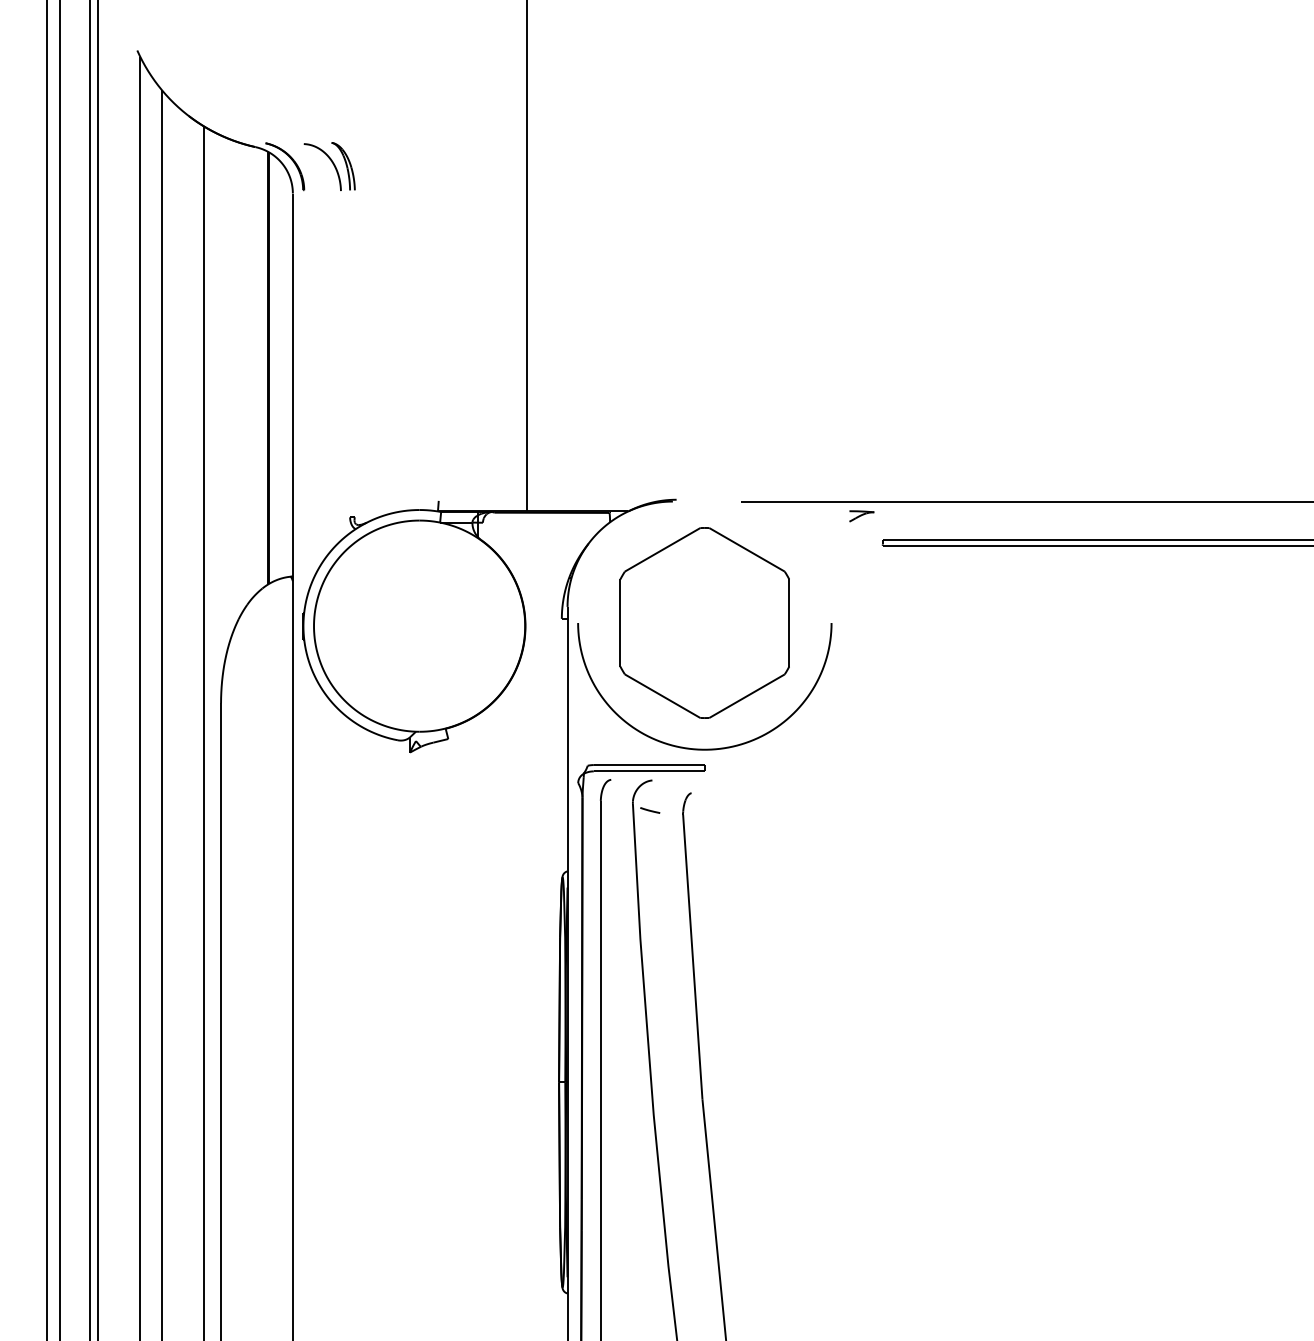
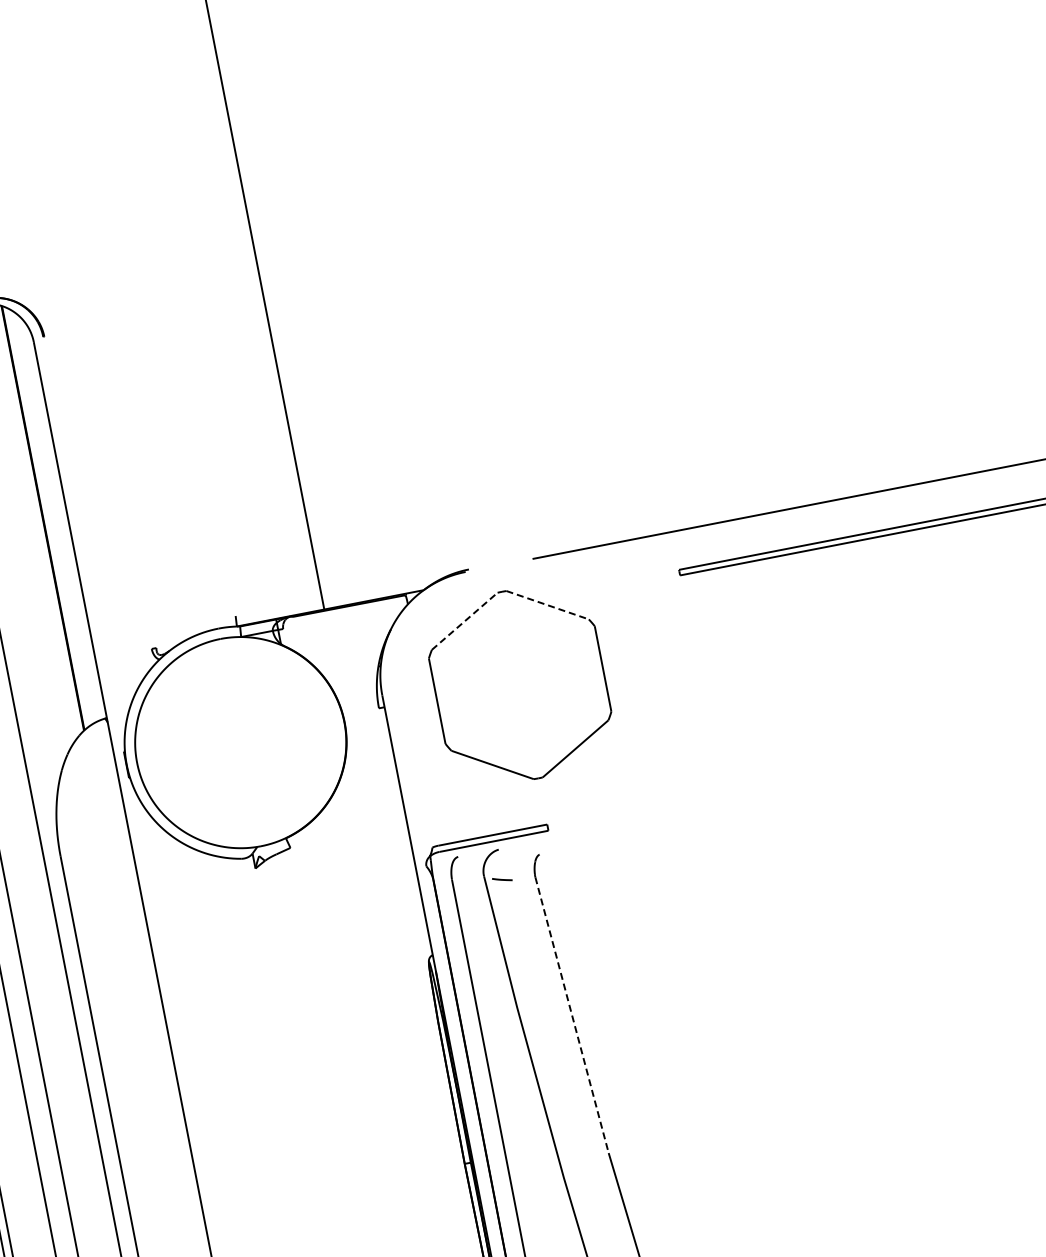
part: (329, 166) -> (64, 308), removed
part: (861, 516) -> (653, 550), removed
line: (662, 549) -> (464, 621), solid -> dashed
line: (747, 549) -> (548, 604), solid -> dashed
curve: (704, 748) -> (543, 808), removed
line: (692, 956) -> (571, 1014), solid -> dashed

